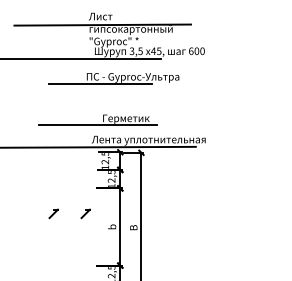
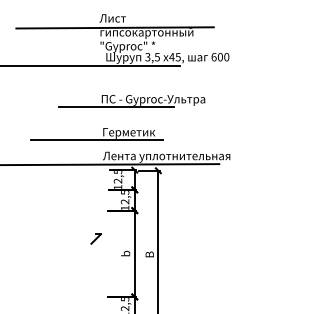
part: (113, 78) -> (131, 101), moved
part: (97, 119) -> (96, 133), moved
part: (53, 213) -> (60, 238), removed

